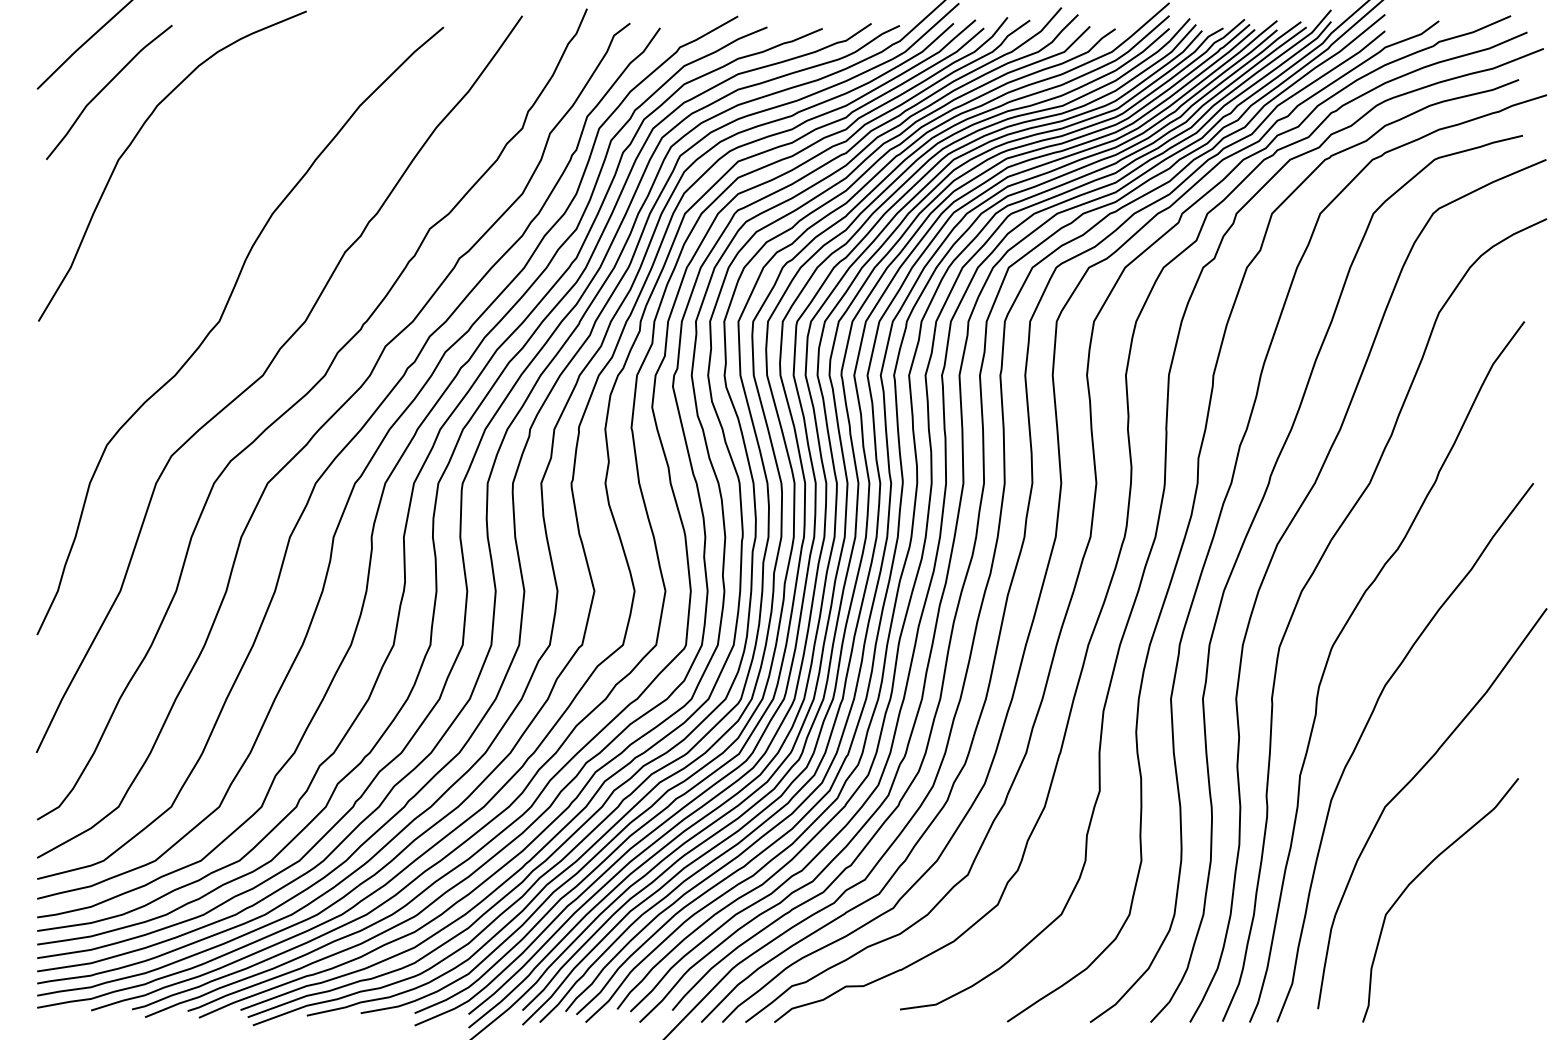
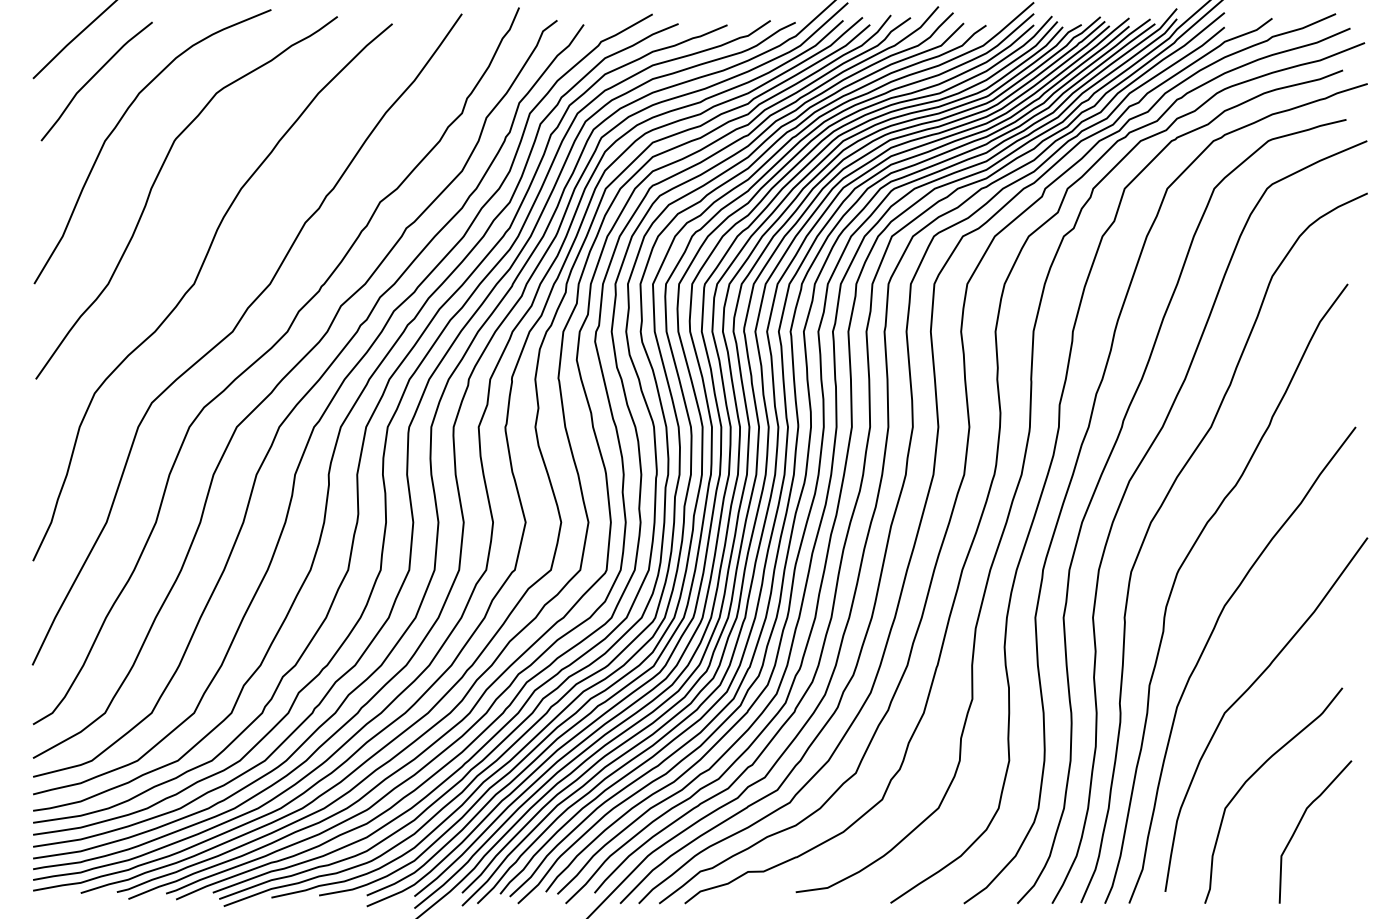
curve: (175, 206) -> (155, 182), added
curve: (1469, 933) -> (1299, 825), added

